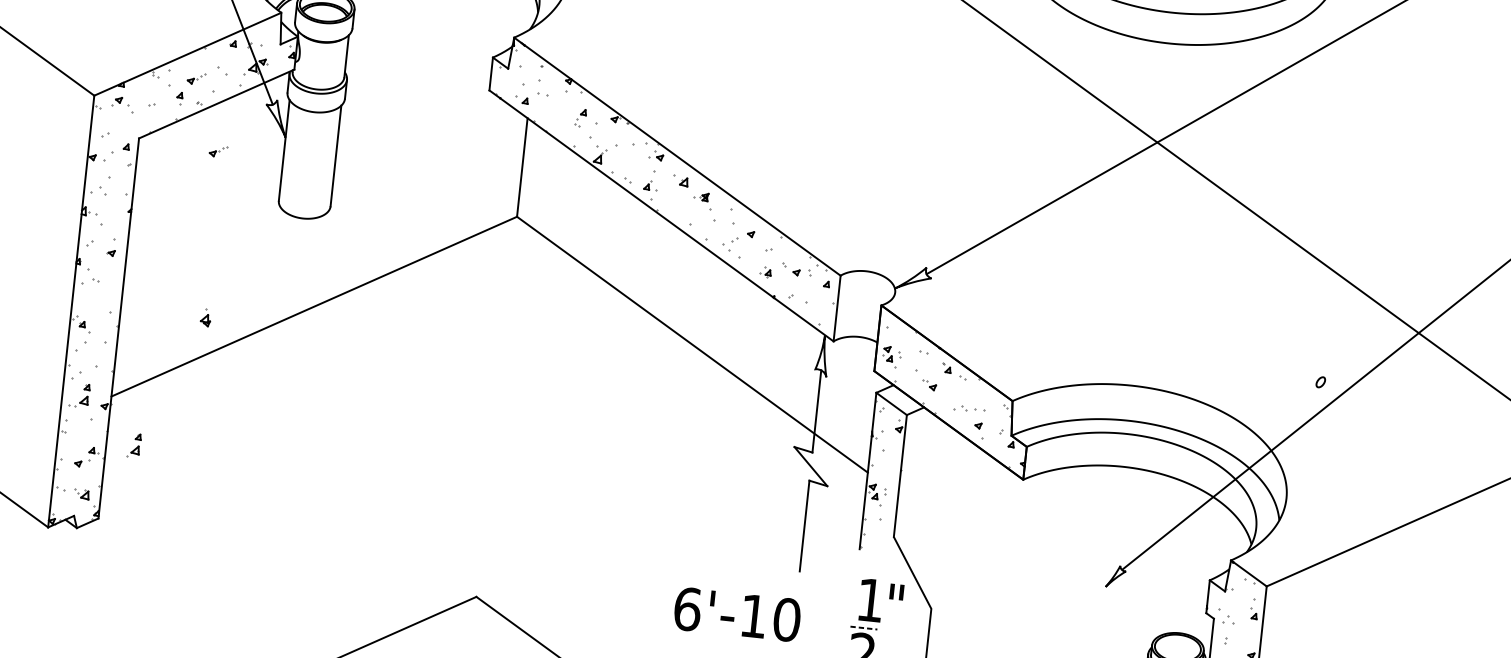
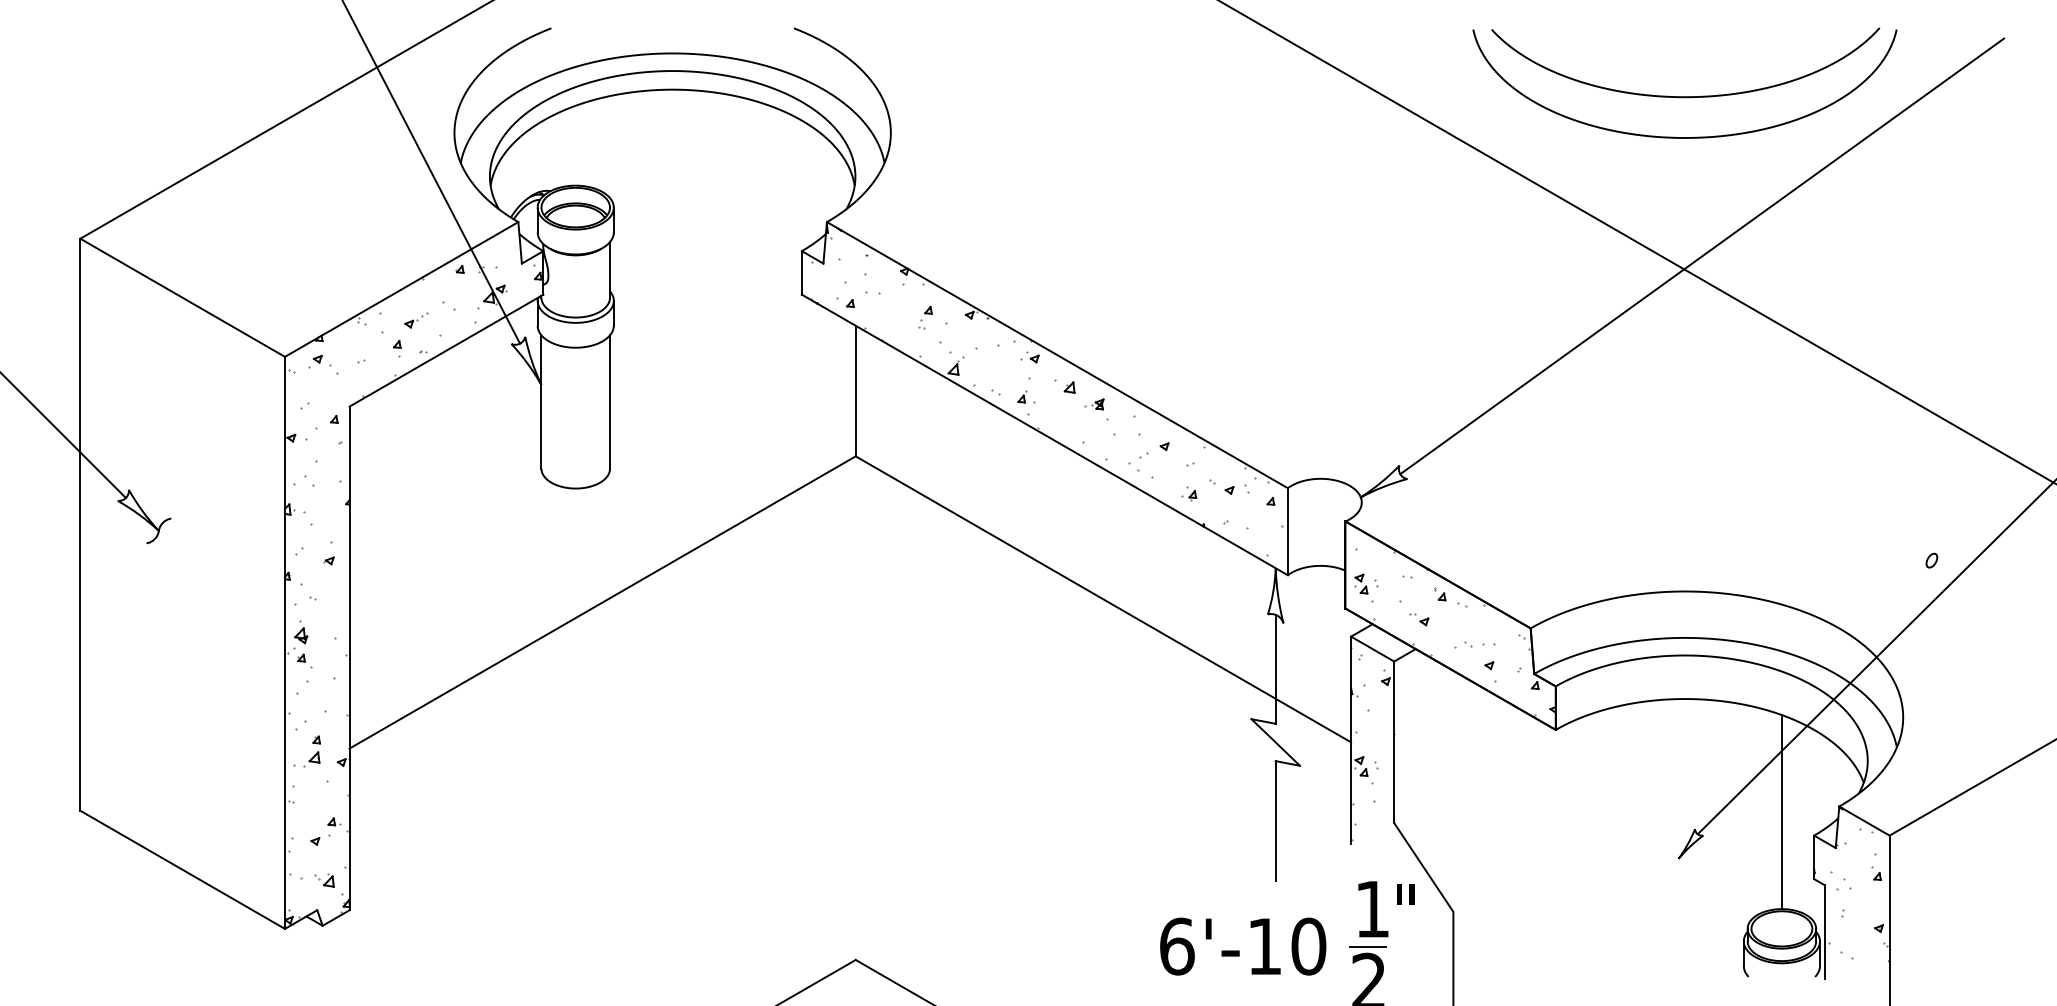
part: (218, 151) -> (455, 412), removed
part: (206, 318) -> (301, 632), moved
part: (133, 445) -> (385, 809), removed
line: (1187, 560) -> (1781, 812), added
text: (737, 614) -> (1243, 946), moved
line: (863, 627) -> (1367, 946), dashed -> solid

